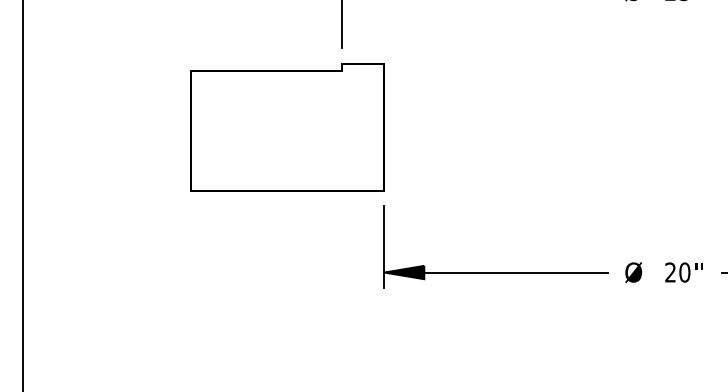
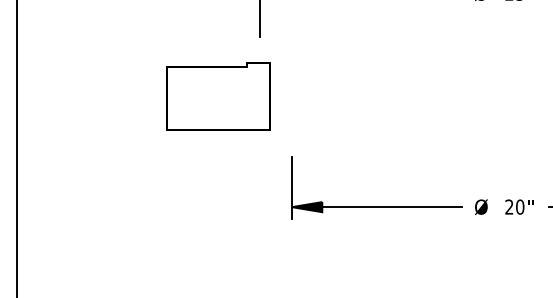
part: (287, 127) -> (218, 96), size x0.7

